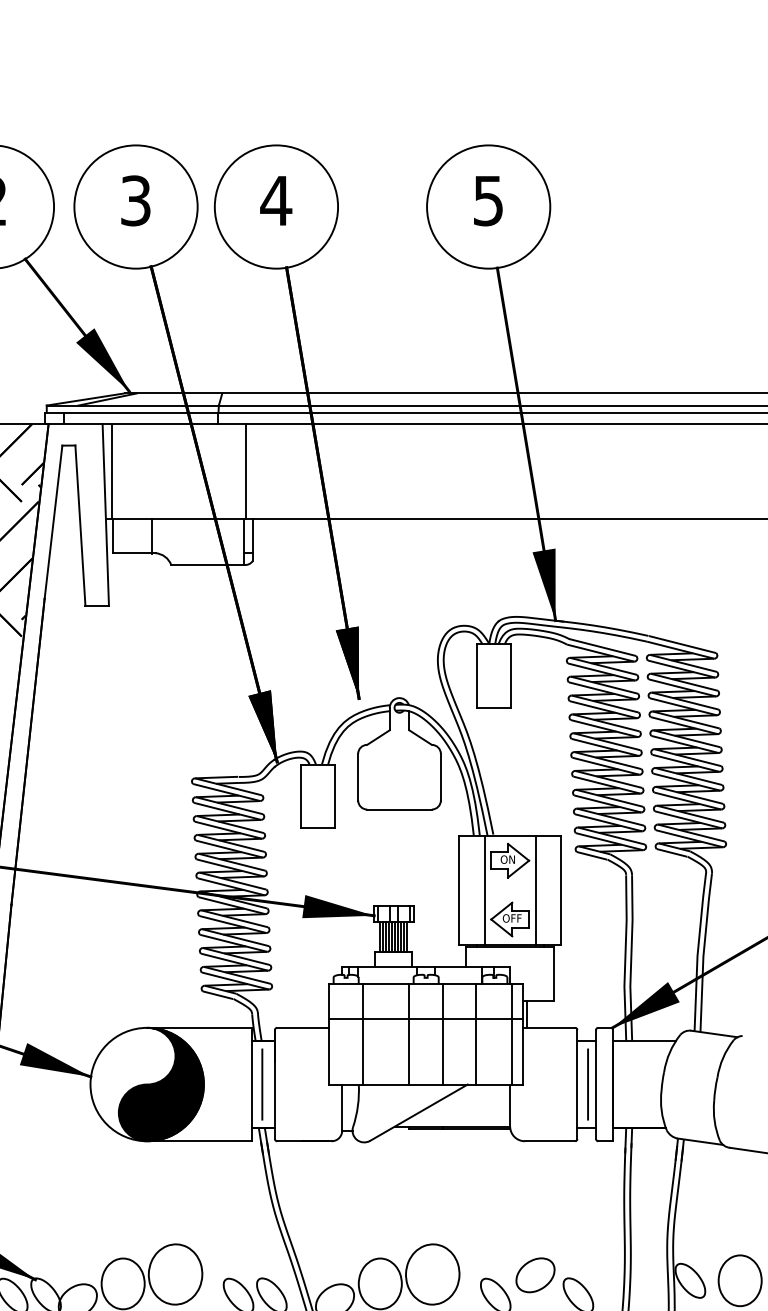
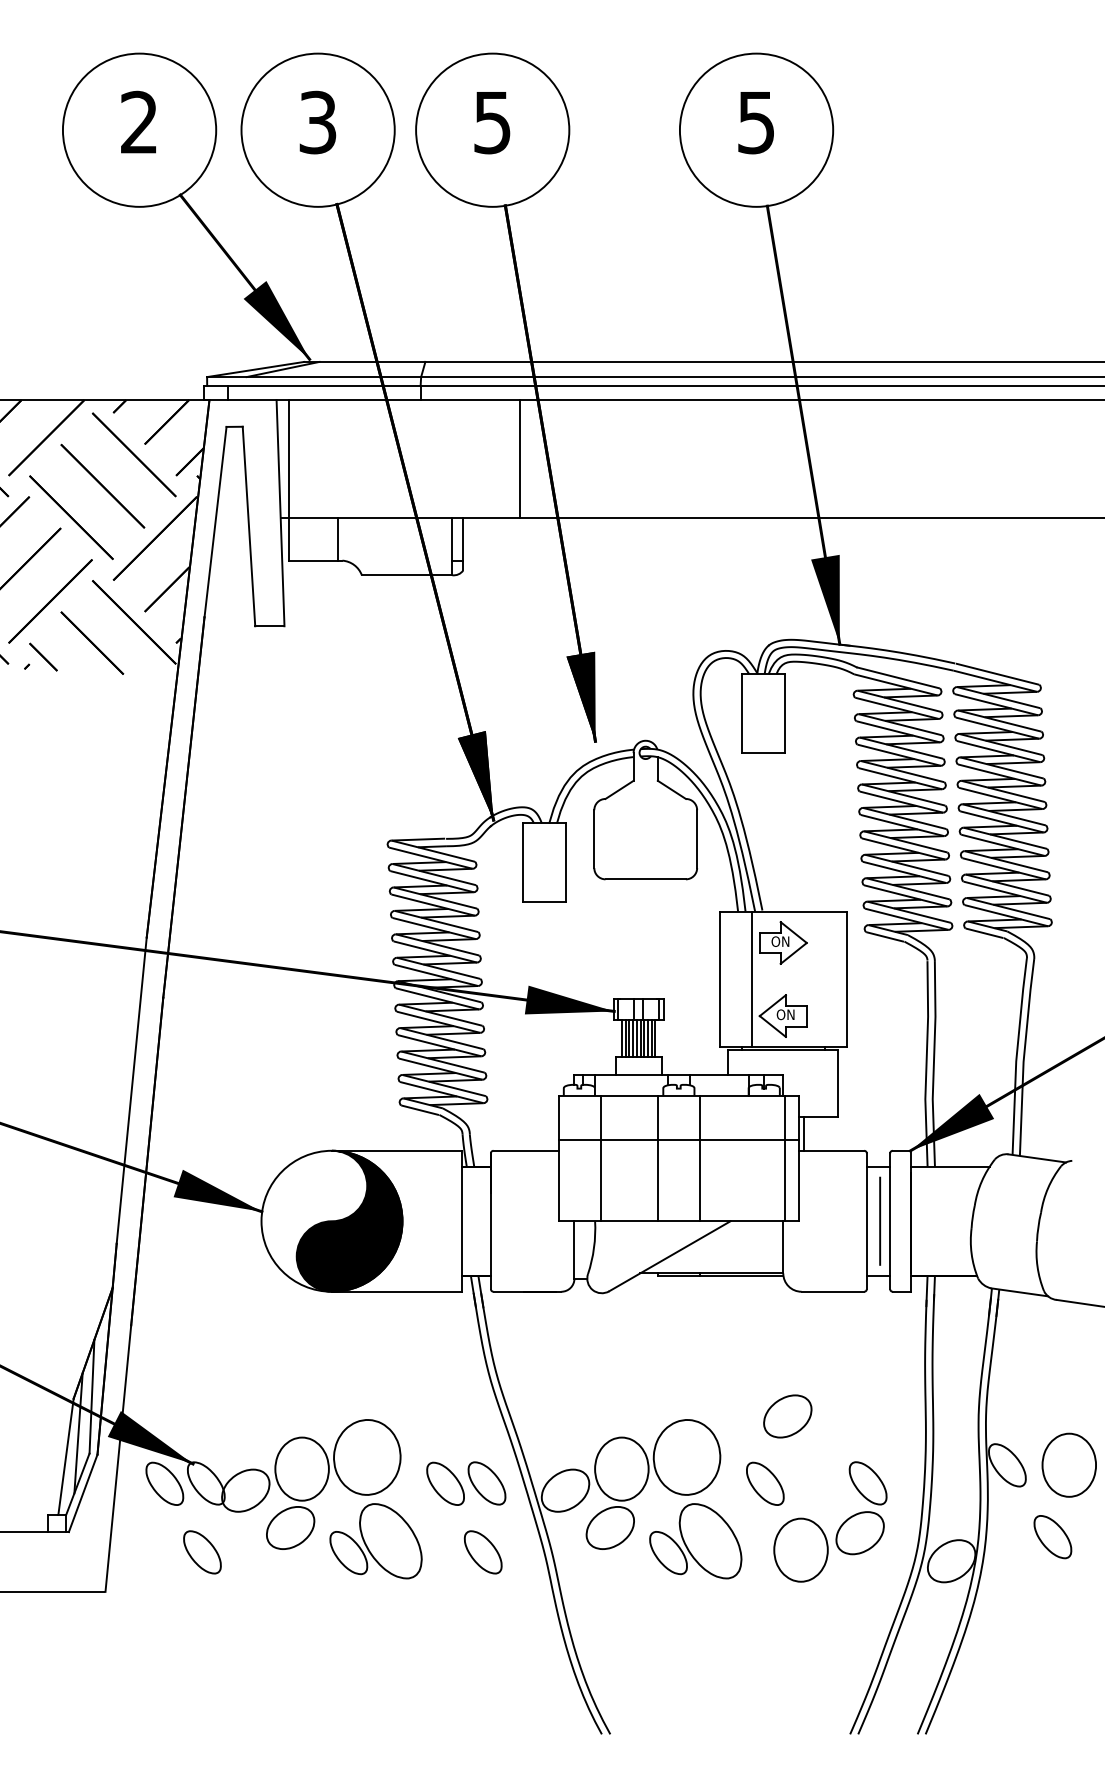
text: (276, 201) -> (492, 123), 4 -> 5
line: (245, 471) -> (519, 459), moved
line: (535, 890) -> (814, 979), removed
text: (511, 918) -> (785, 1014), OFF -> ON
line: (475, 1034) -> (740, 1158), removed
line: (262, 1083) -> (475, 1220), removed
part: (535, 1275) -> (787, 1416), moved

